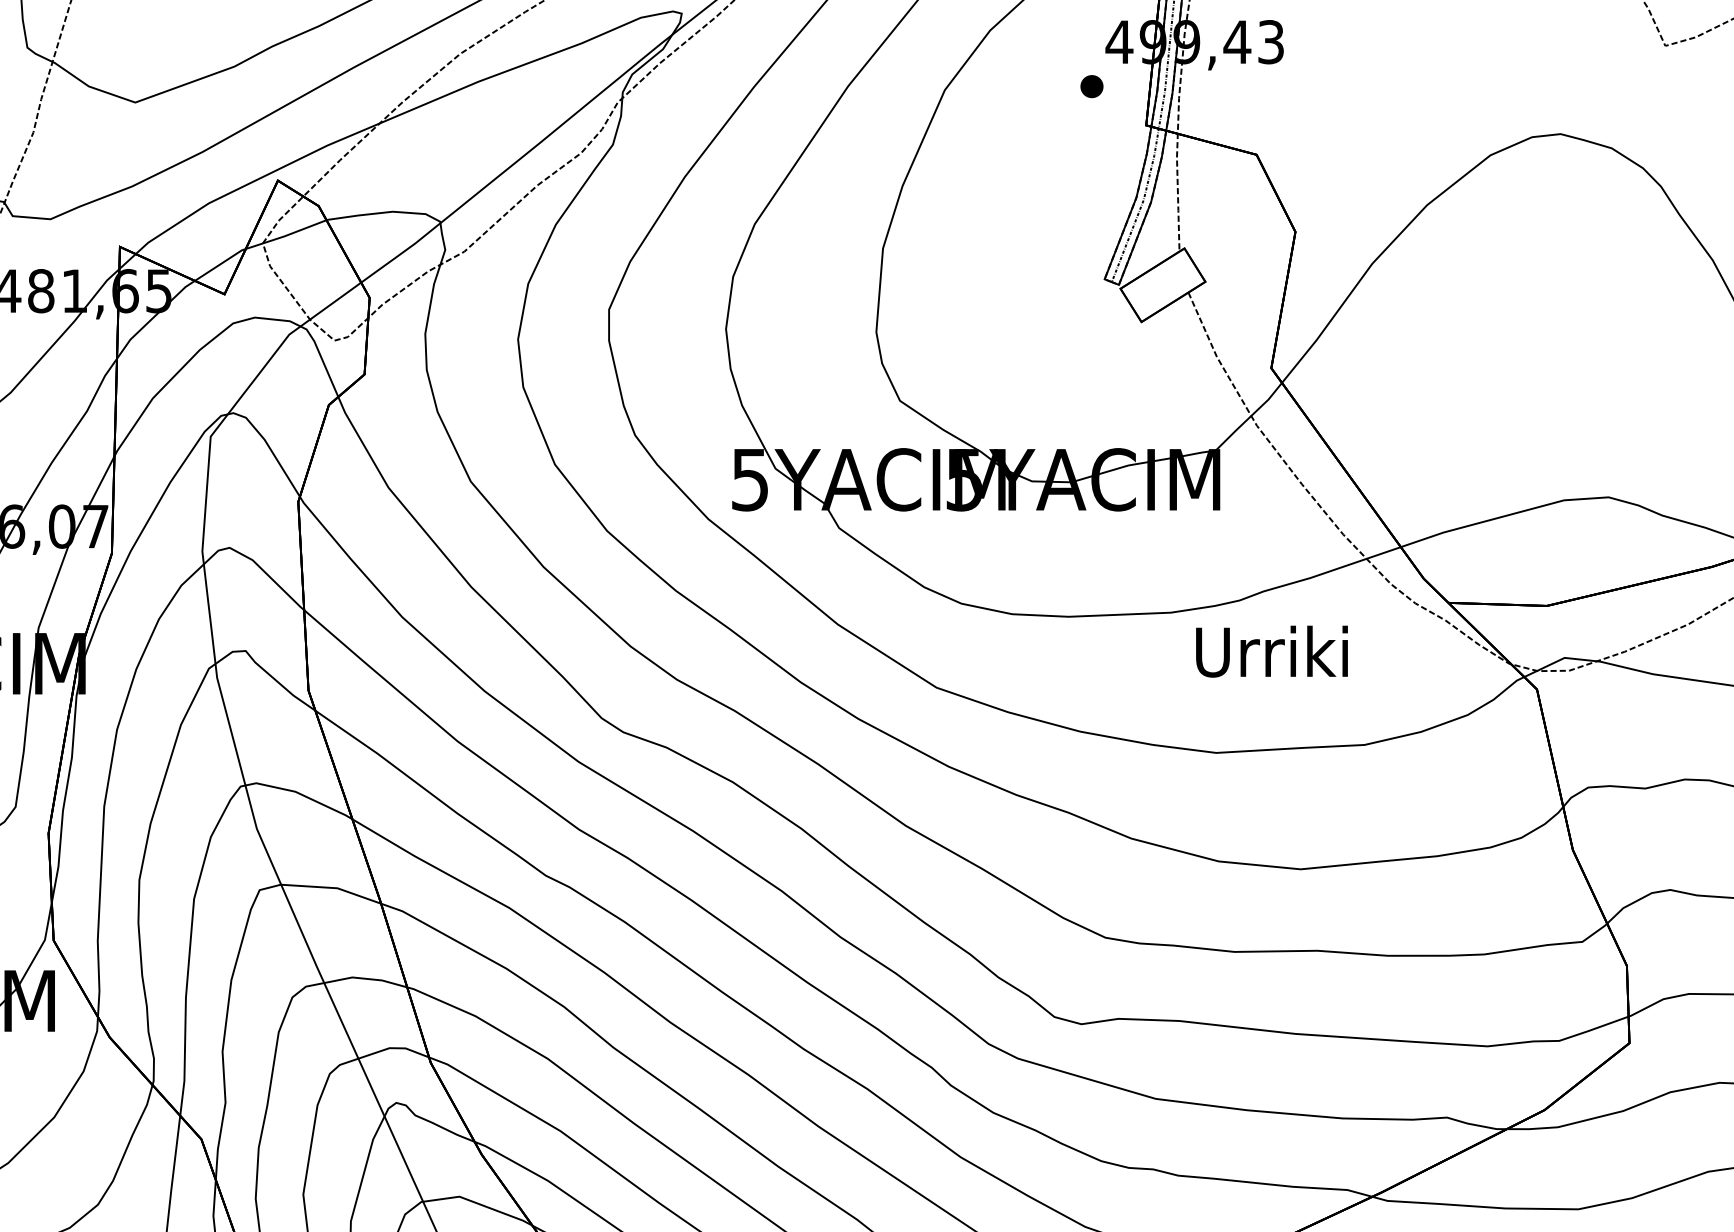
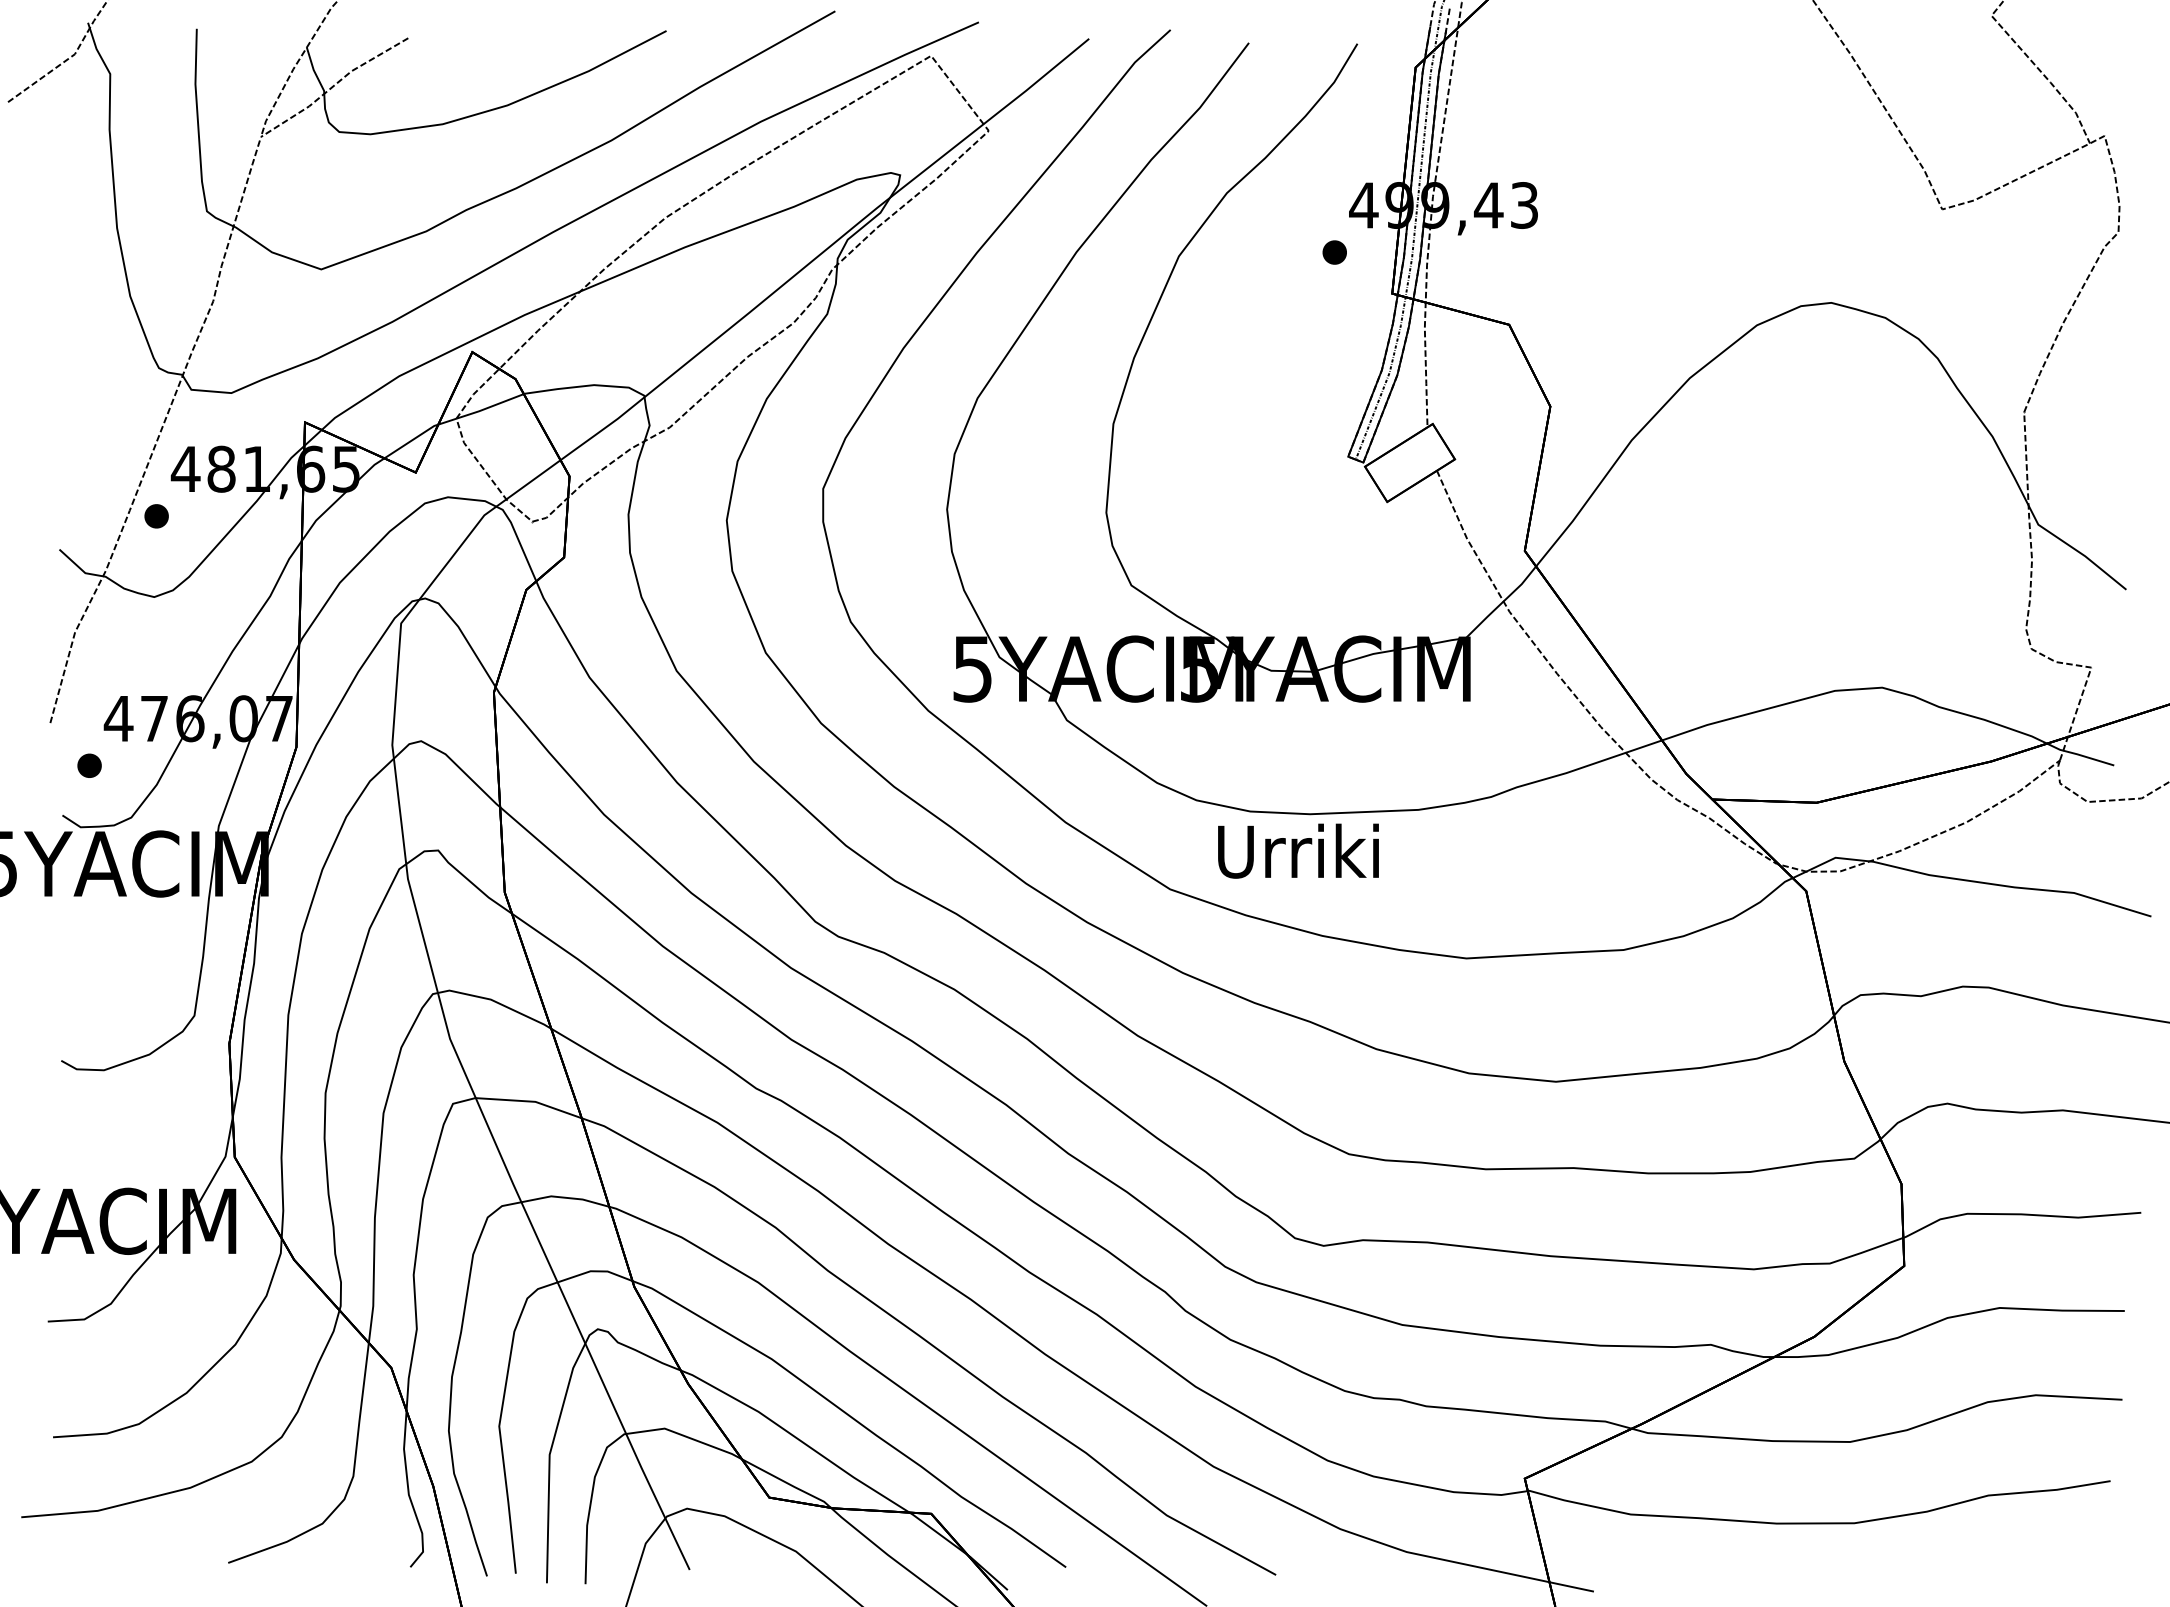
text: (1271, 651) -> (1298, 850), moved

